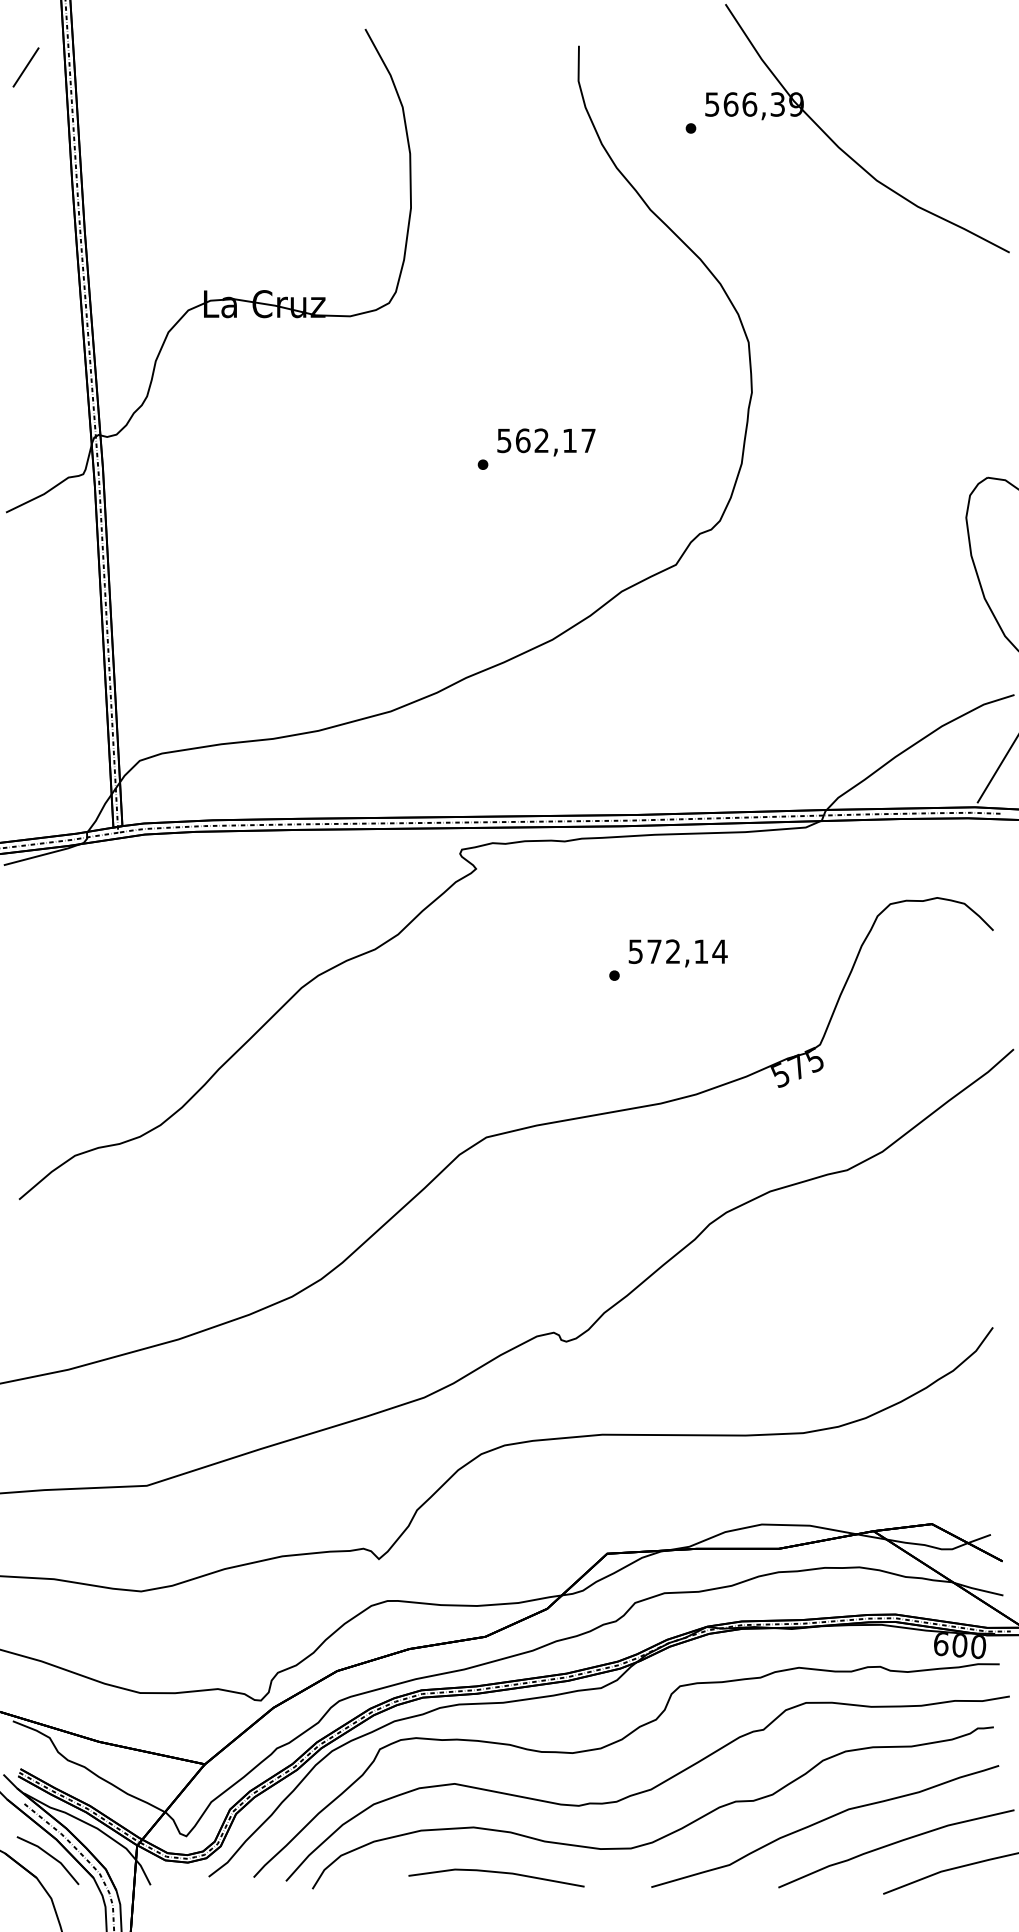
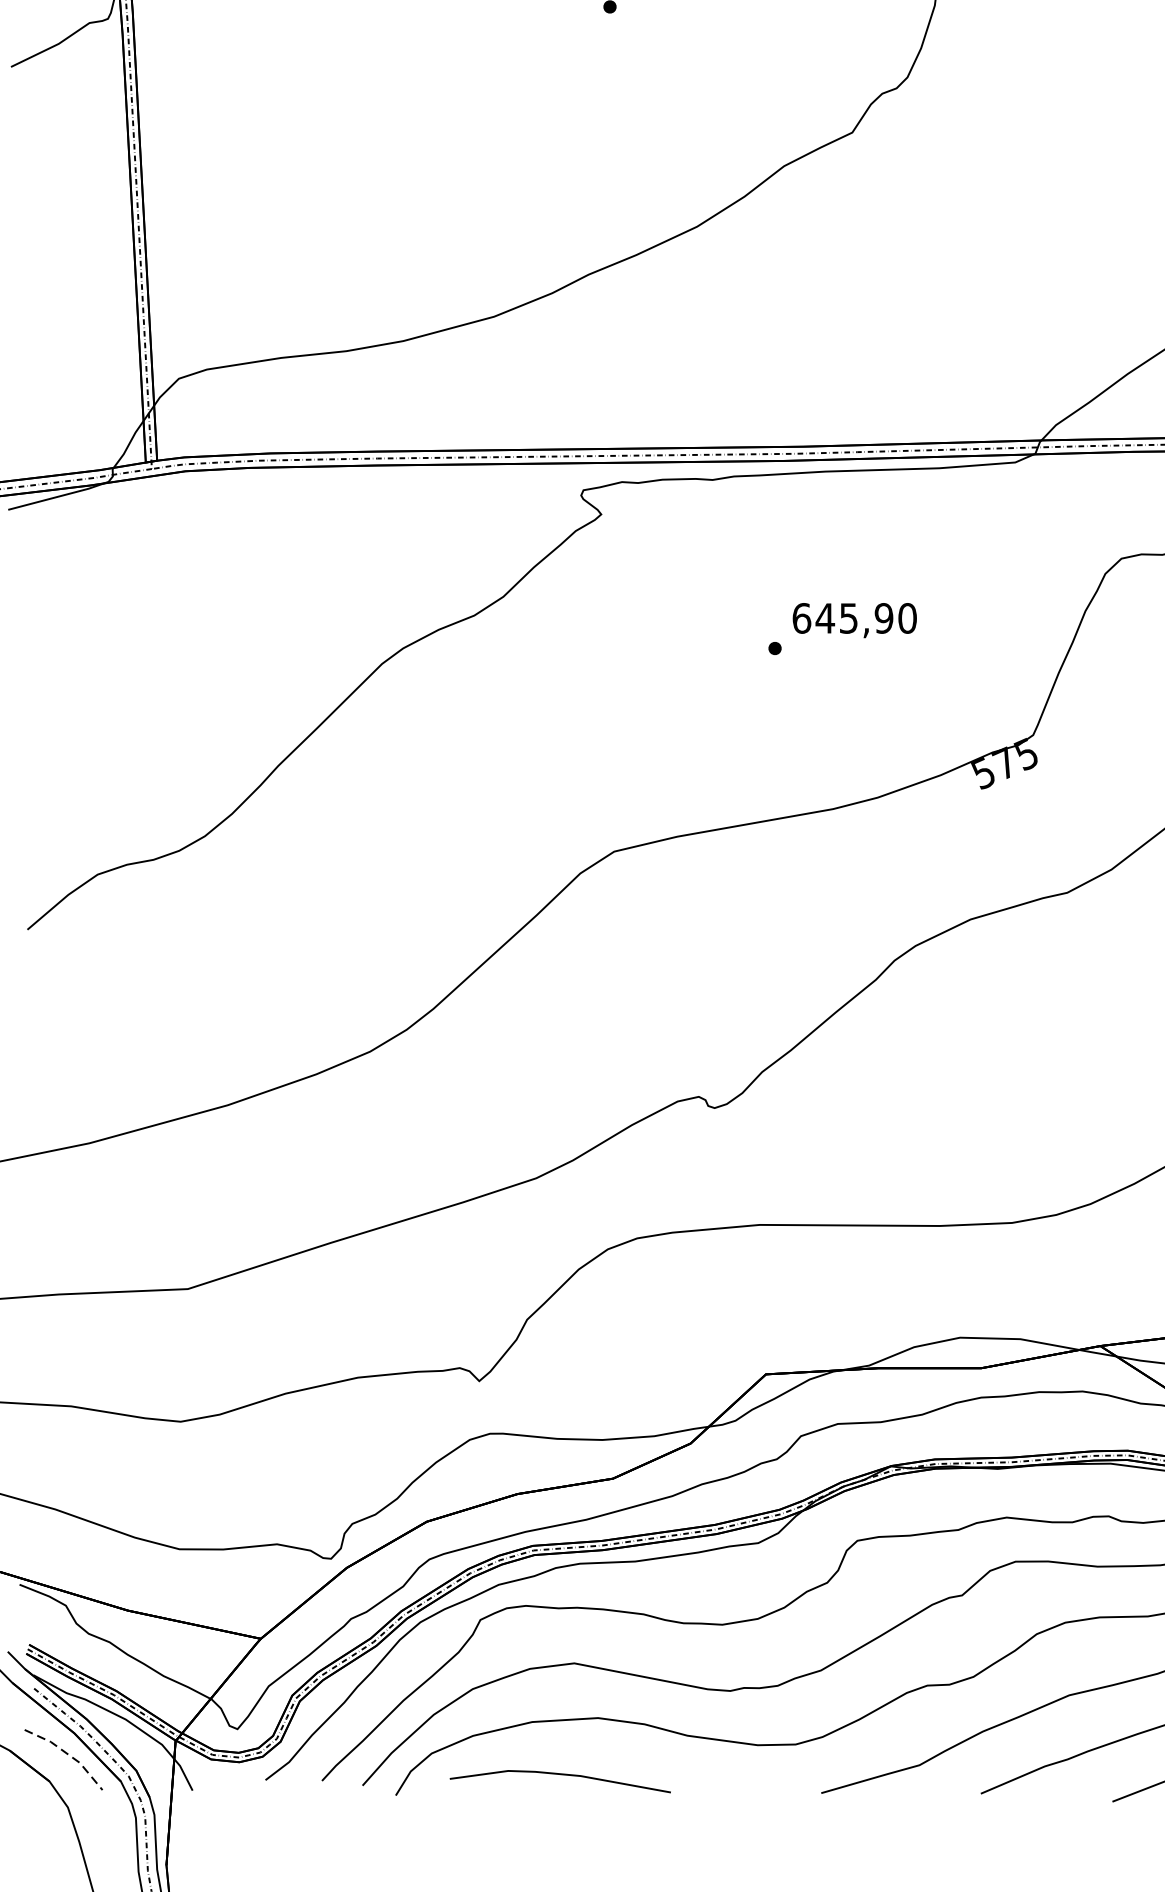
text: (677, 951) -> (854, 618), 572,14 -> 645,90
line: (52, 1856) -> (69, 1754), solid -> dashed
line: (497, 1873) -> (561, 1775), moved

